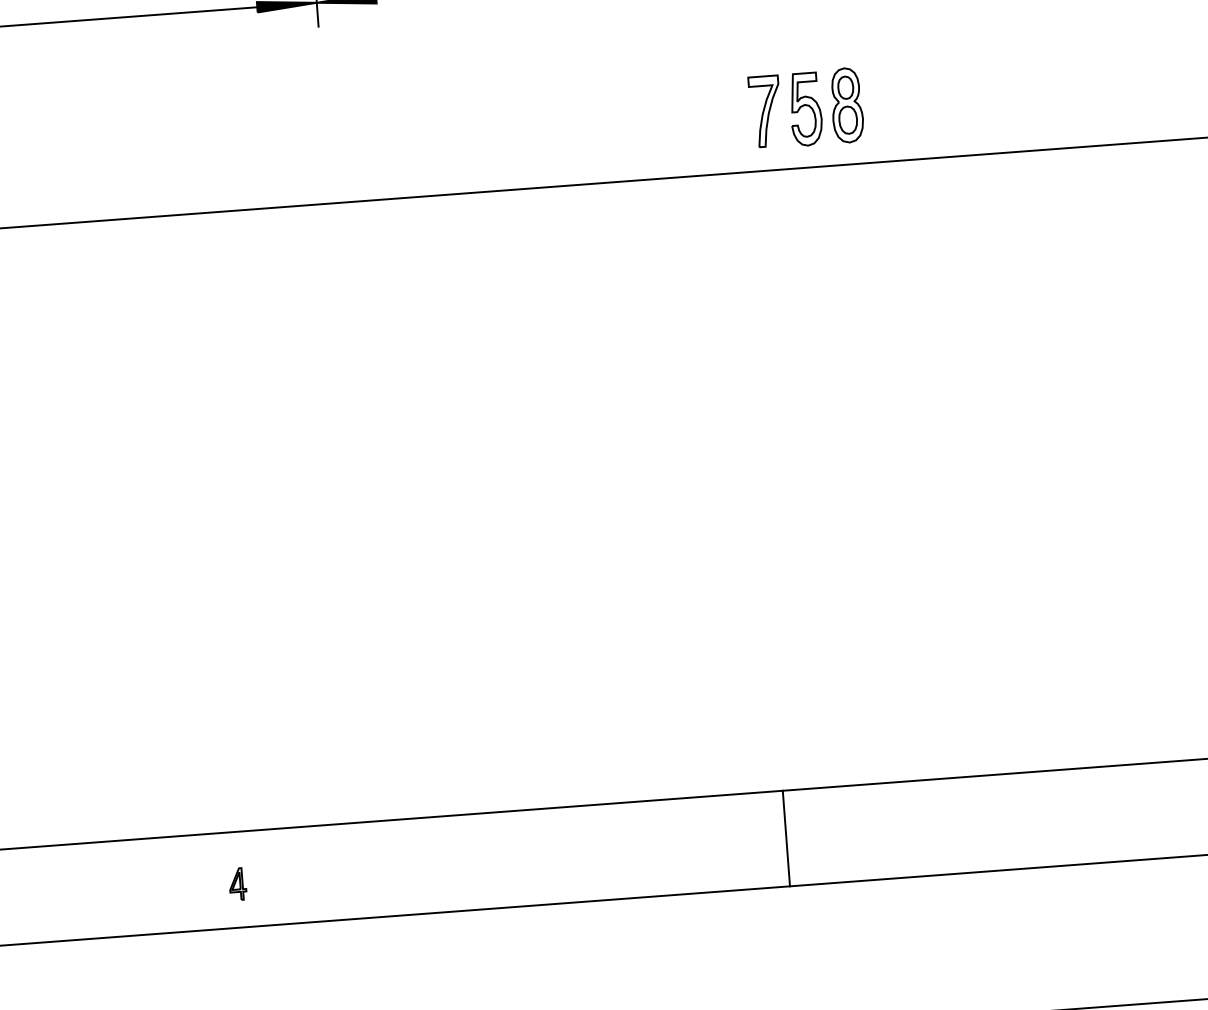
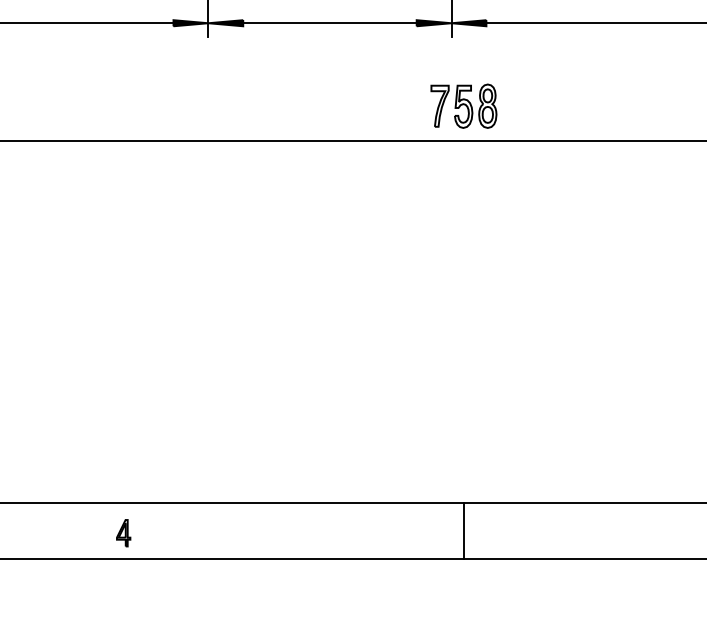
part: (805, 107) -> (463, 105), moved
line: (786, 838) -> (464, 530), moved
part: (237, 884) -> (123, 533), size x1.43

